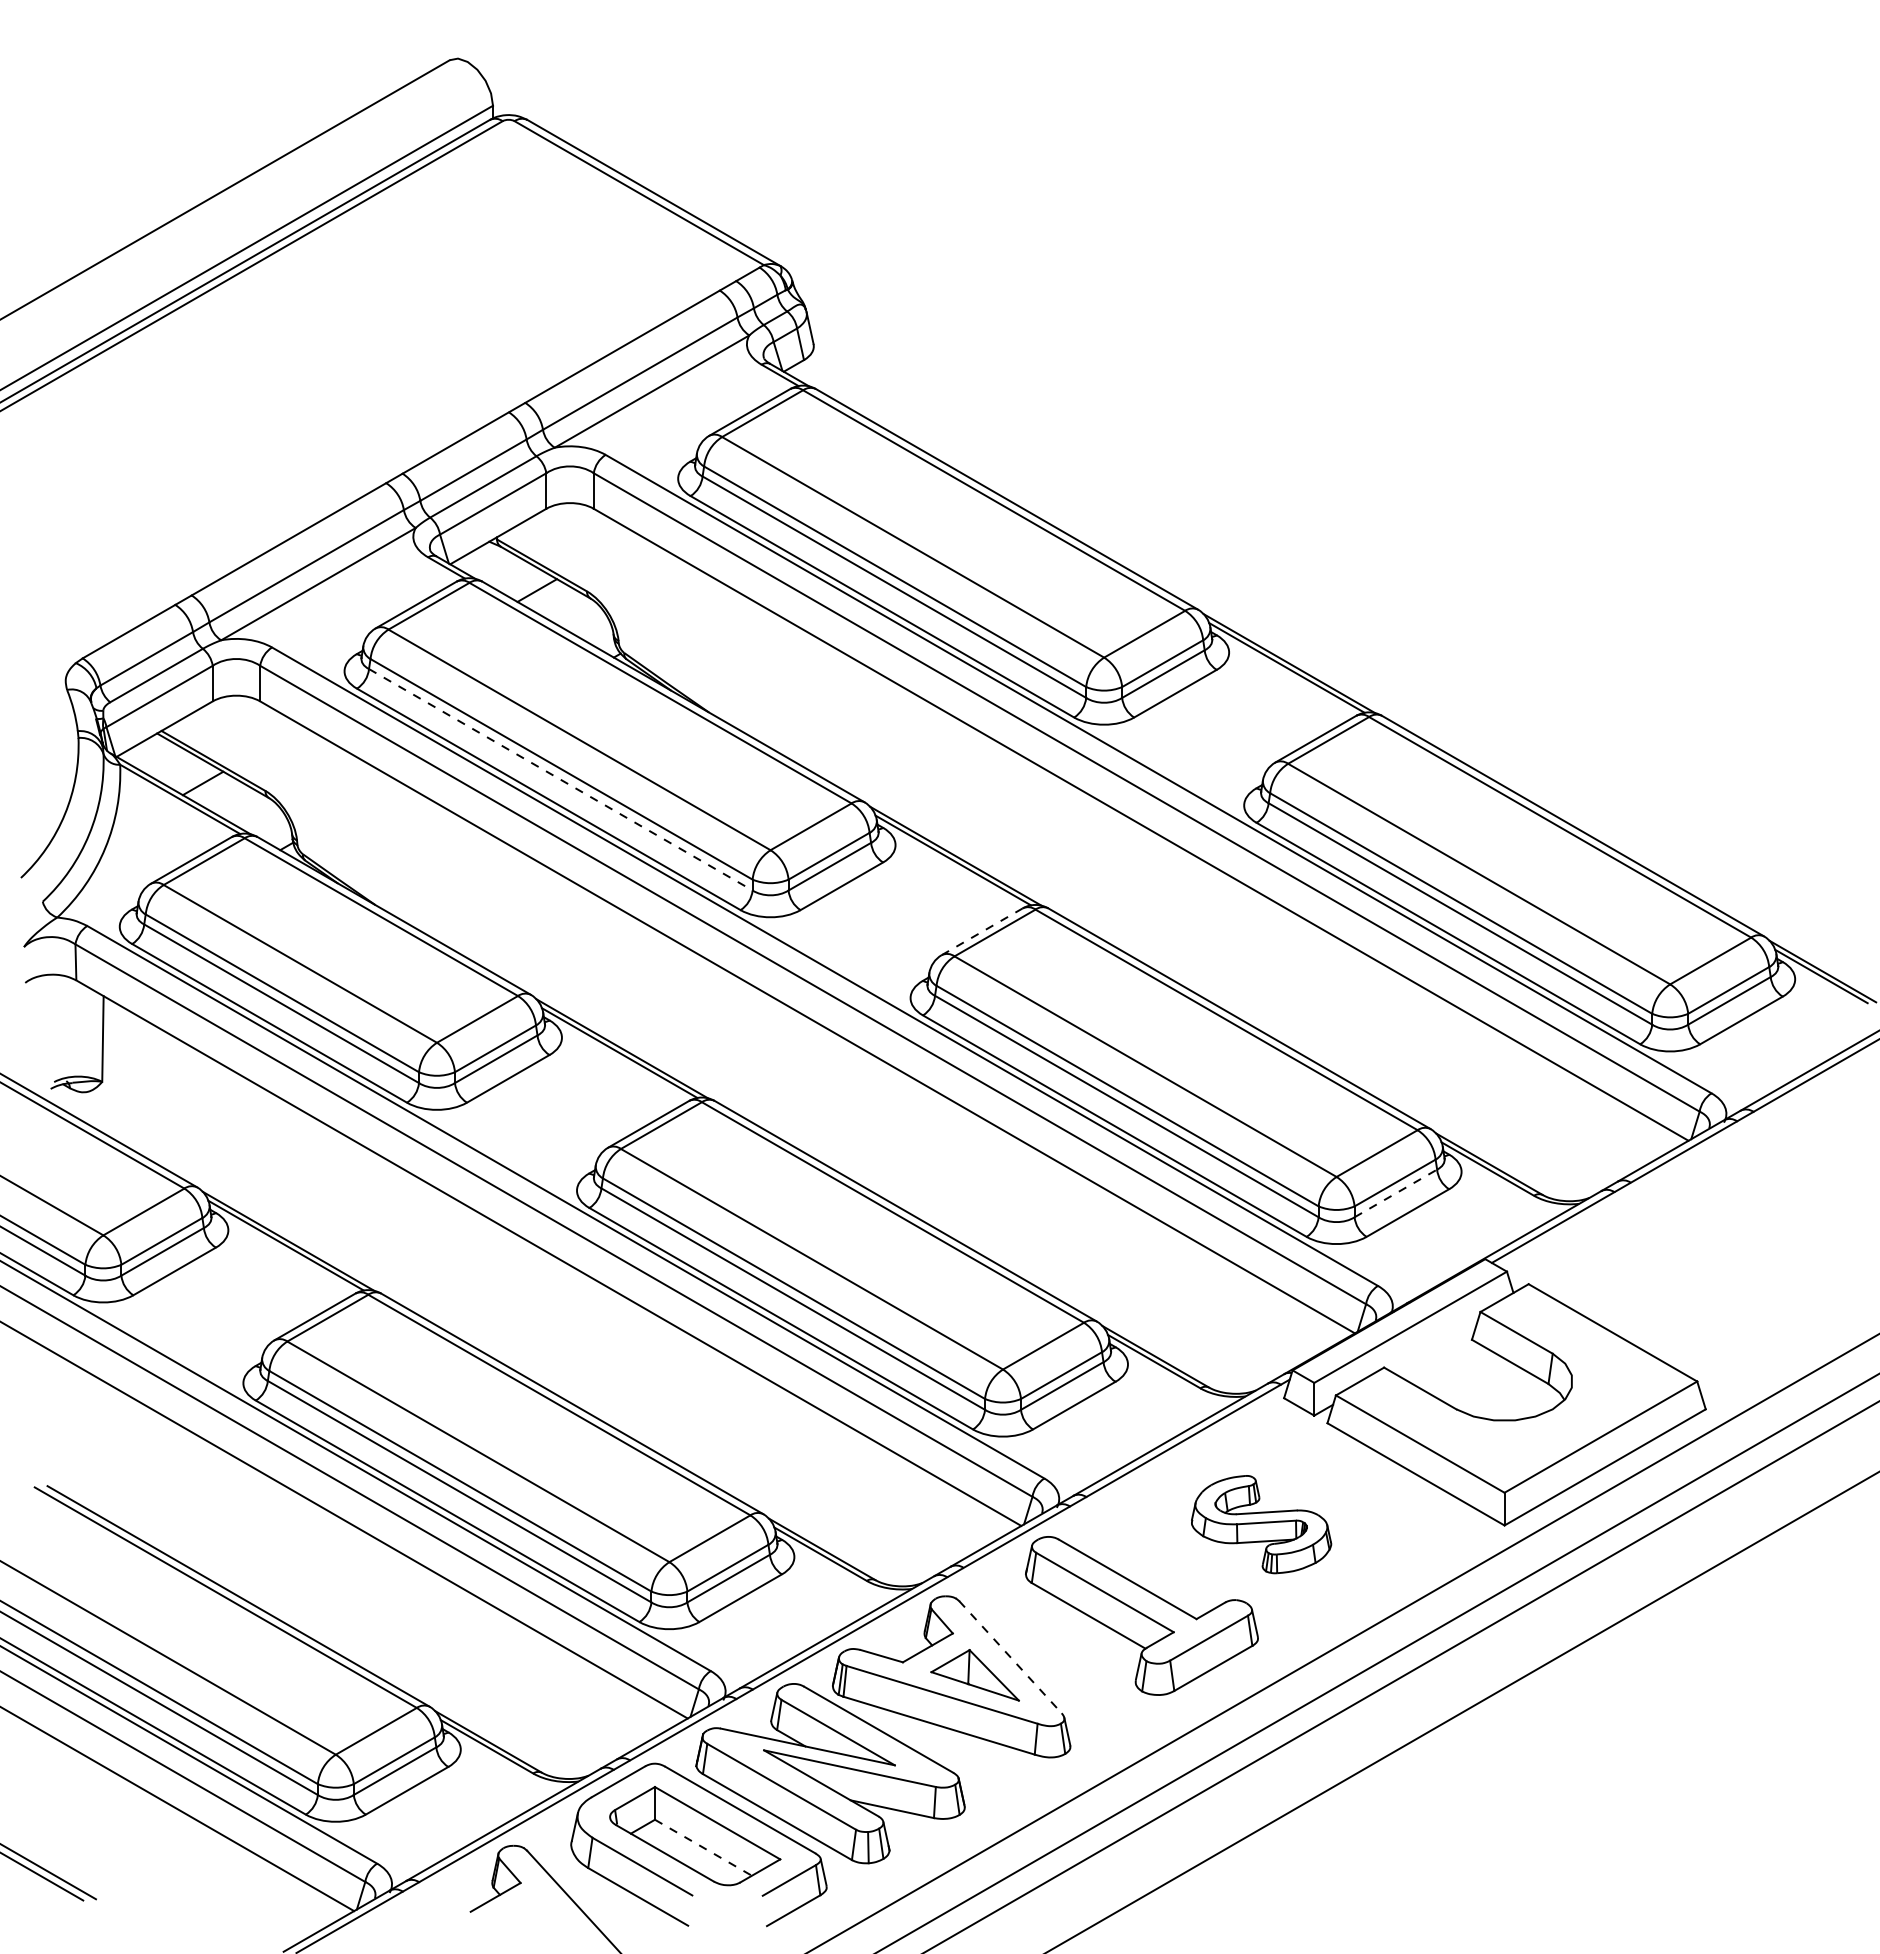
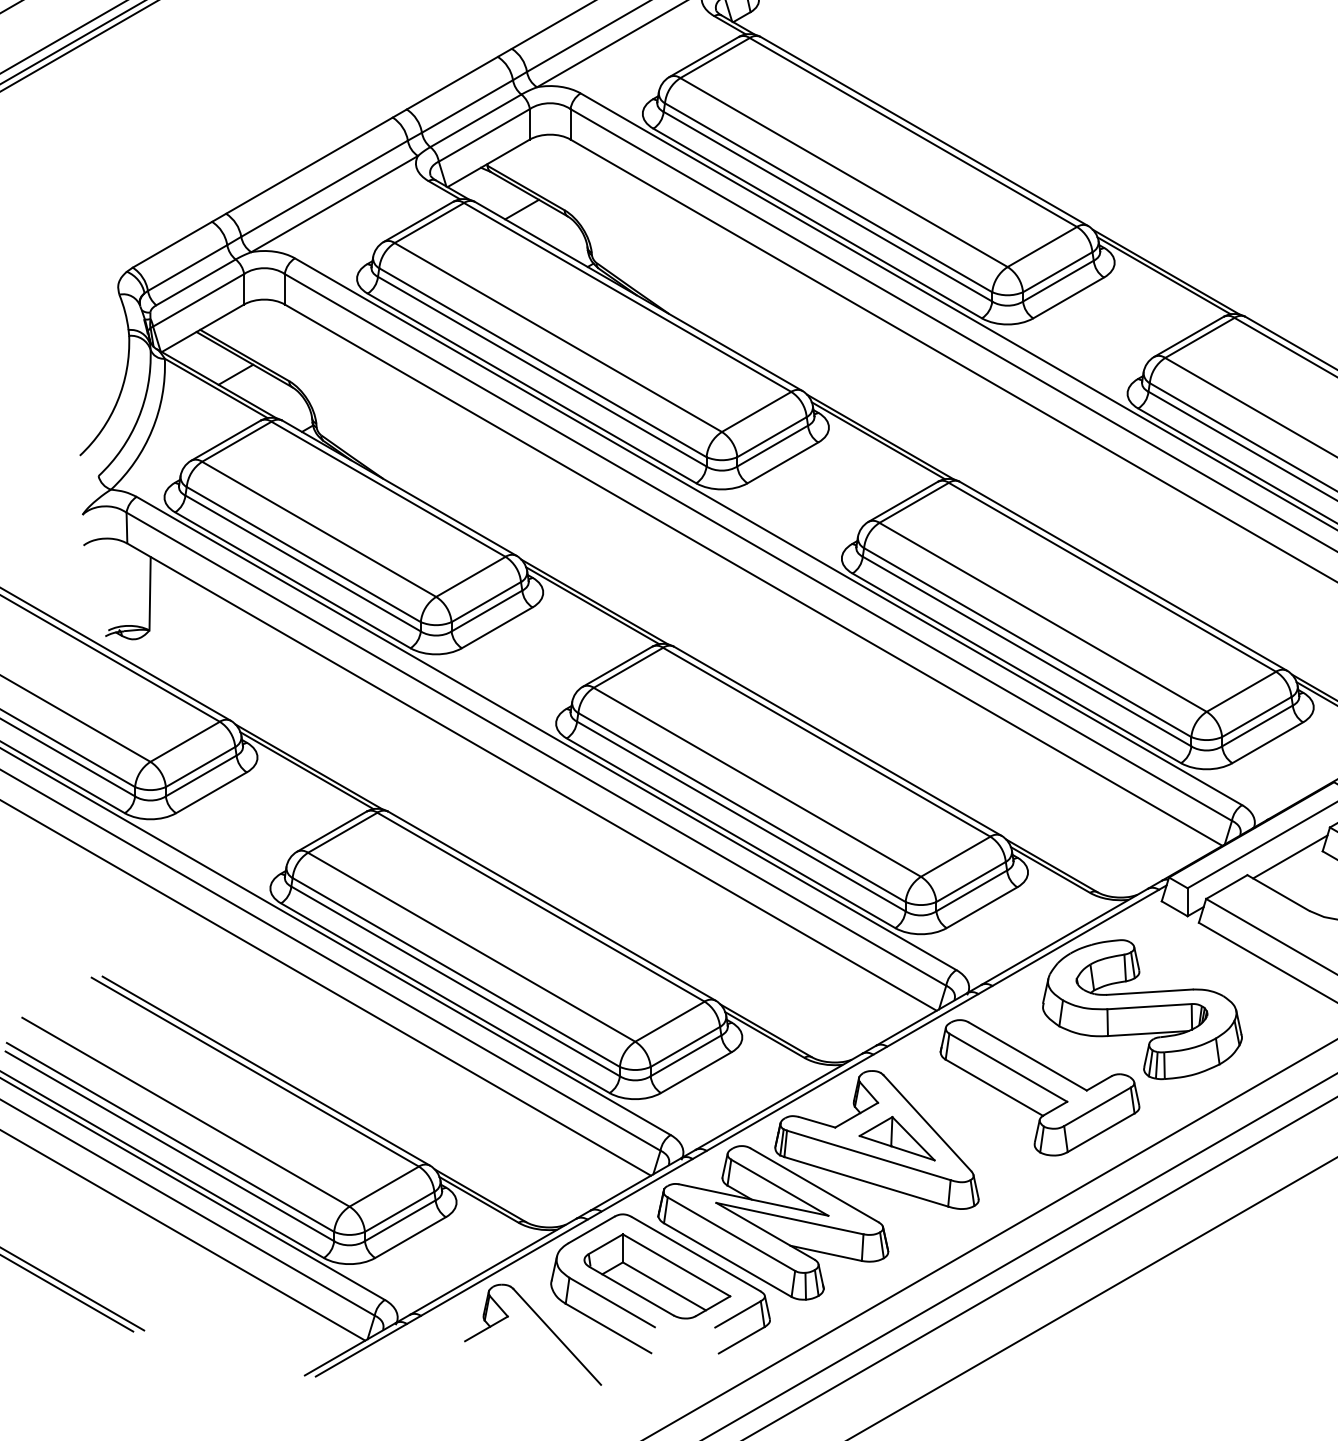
line: (561, 780) -> (542, 372), dashed -> solid
line: (982, 931) -> (903, 501), dashed -> solid
line: (1395, 1193) -> (1257, 726), dashed -> solid
line: (1433, 1346) -> (1289, 857), added
part: (1261, 1524) -> (1142, 1009), size x1.67
line: (1010, 1657) -> (927, 1123), dashed -> solid
line: (703, 1847) -> (664, 1286), dashed -> solid

